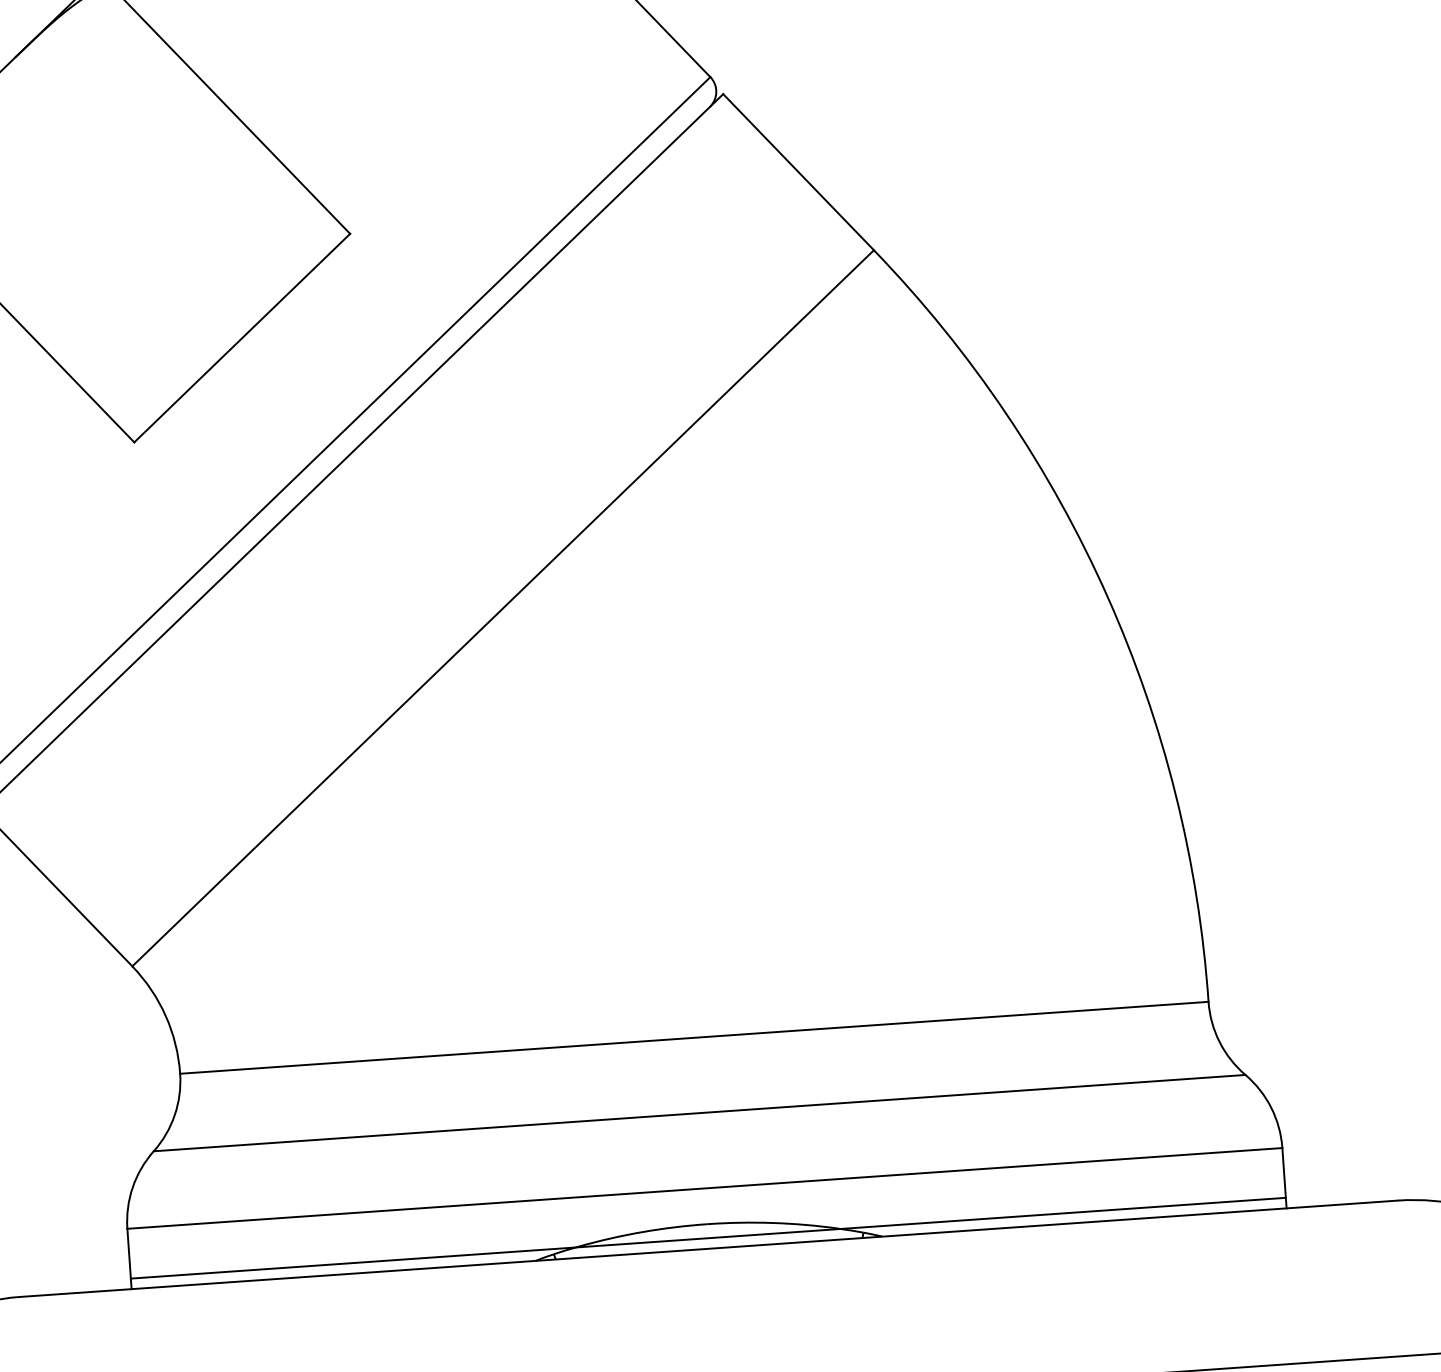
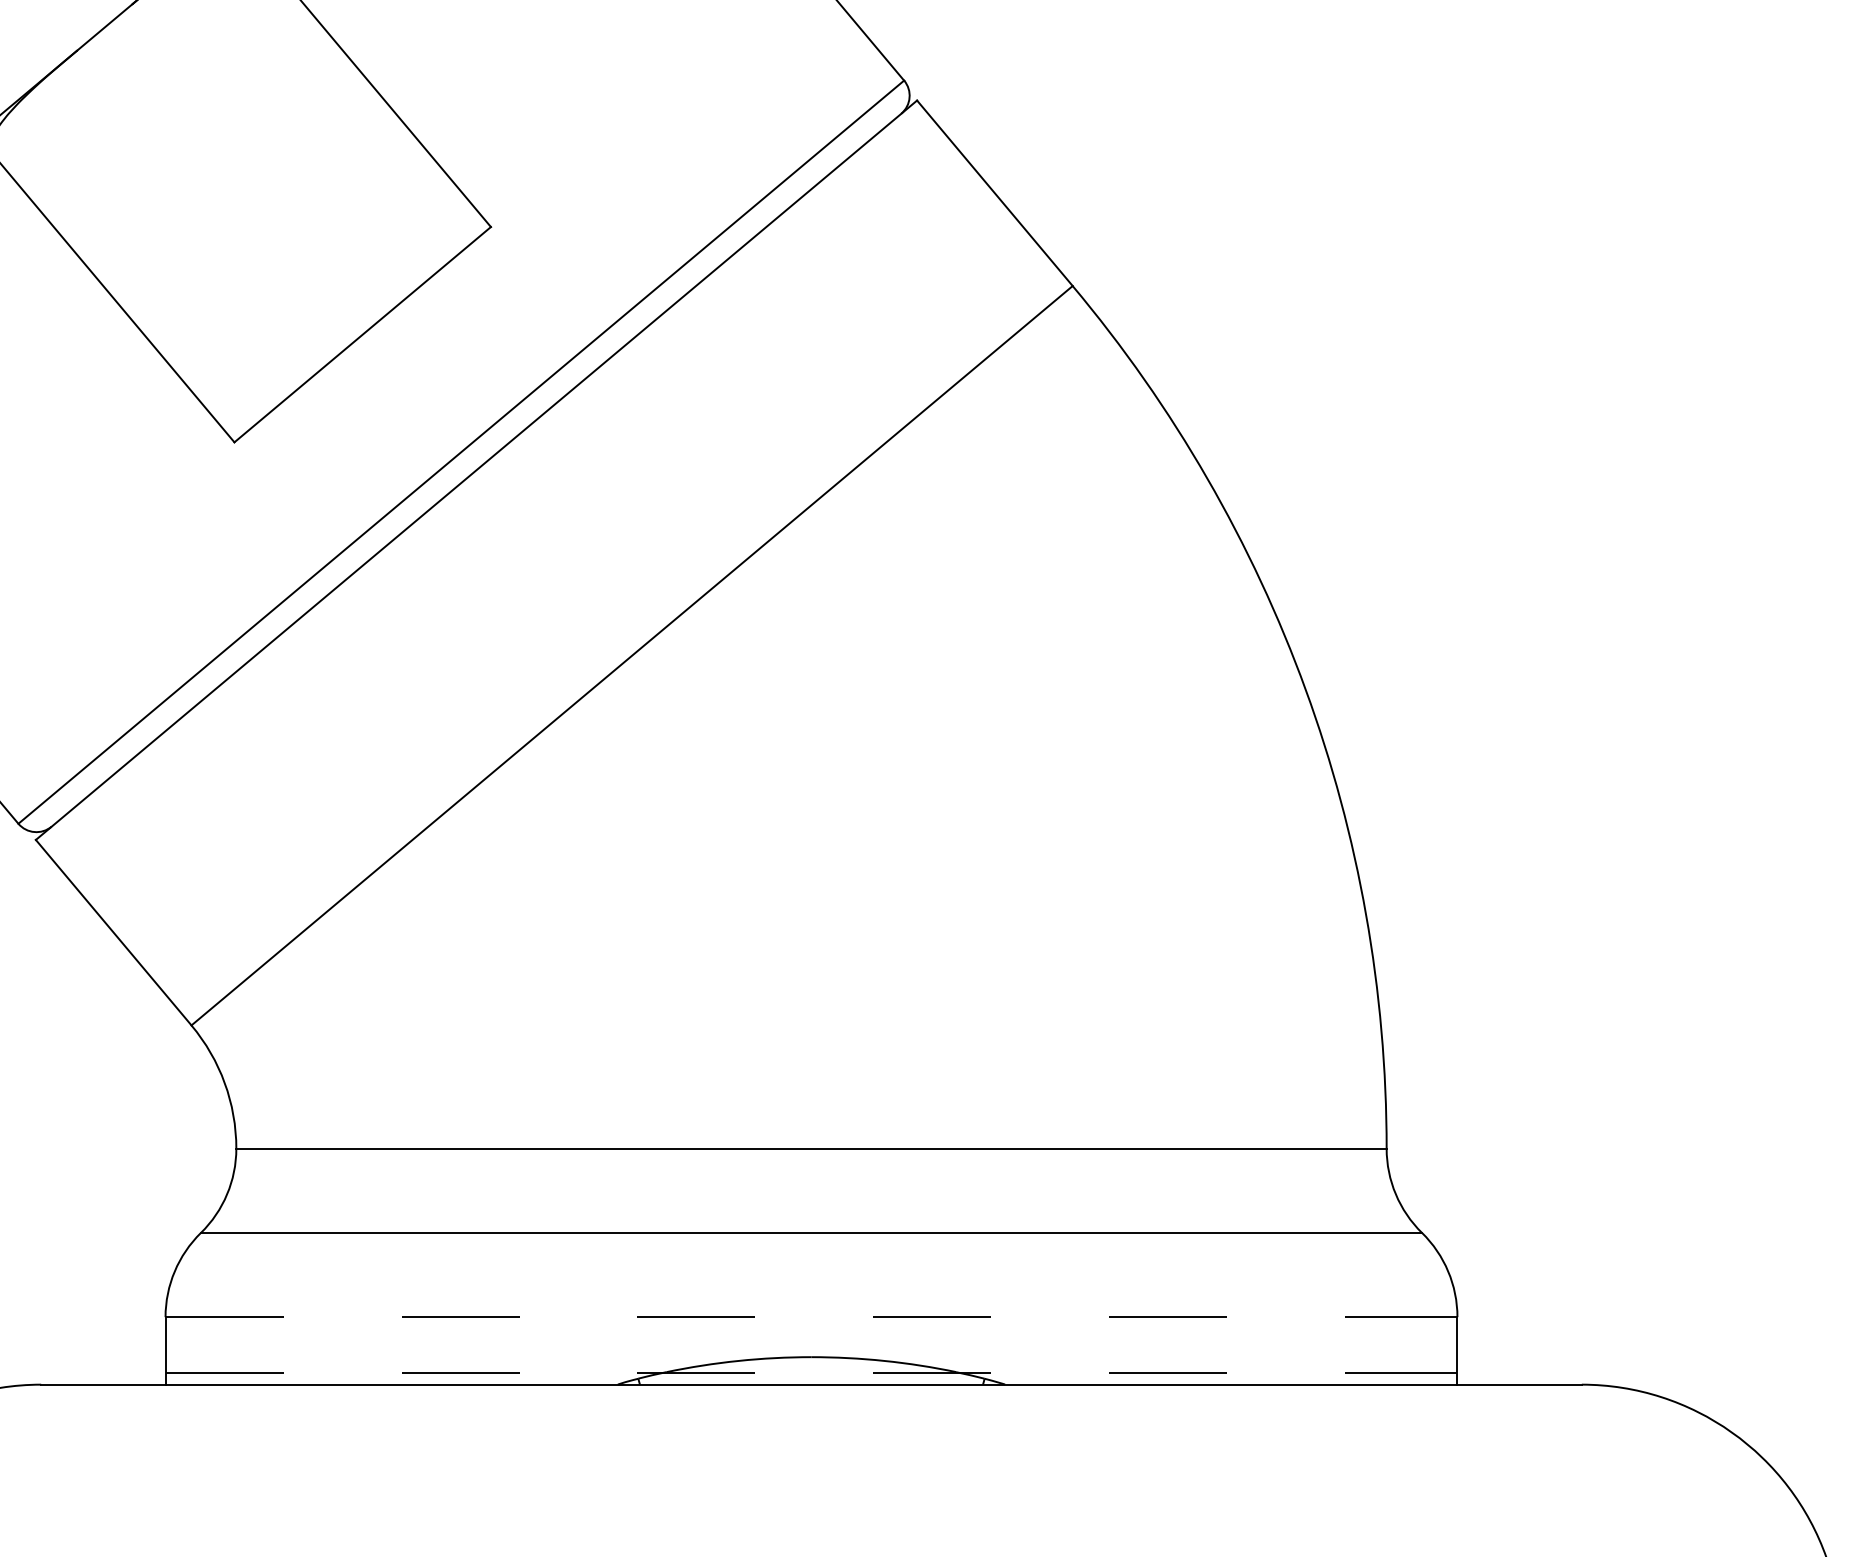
line: (704, 1188) -> (811, 1317), solid -> dashed
line: (708, 1237) -> (811, 1372), solid -> dashed

